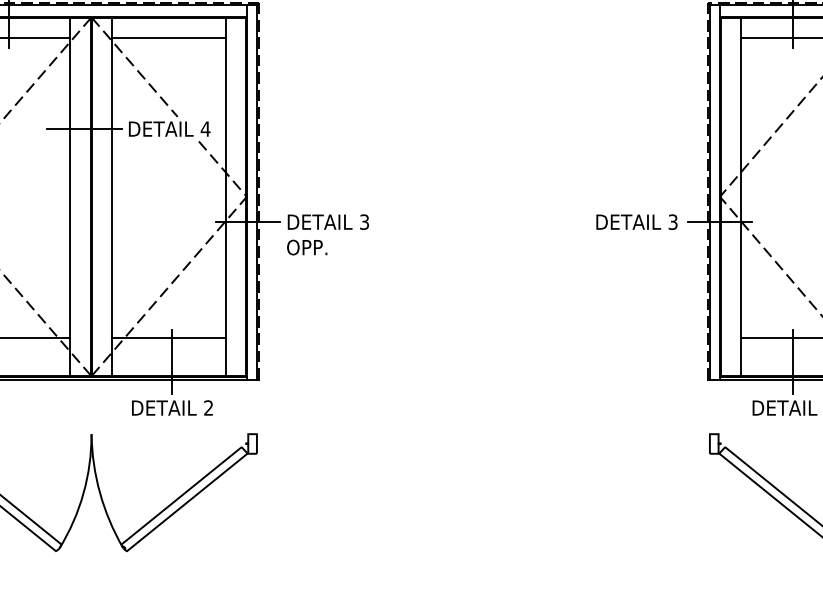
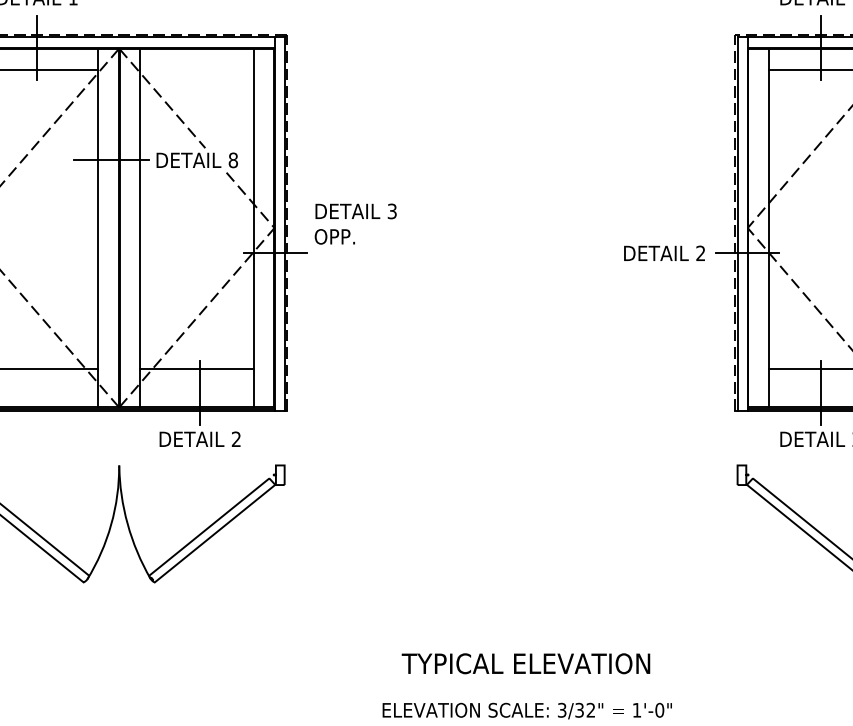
line: (168, 38) -> (196, 69), removed
text: (205, 129) -> (233, 160), 4 -> 8
text: (672, 222) -> (700, 253), 3 -> 2
text: (327, 234) -> (355, 223), moved

